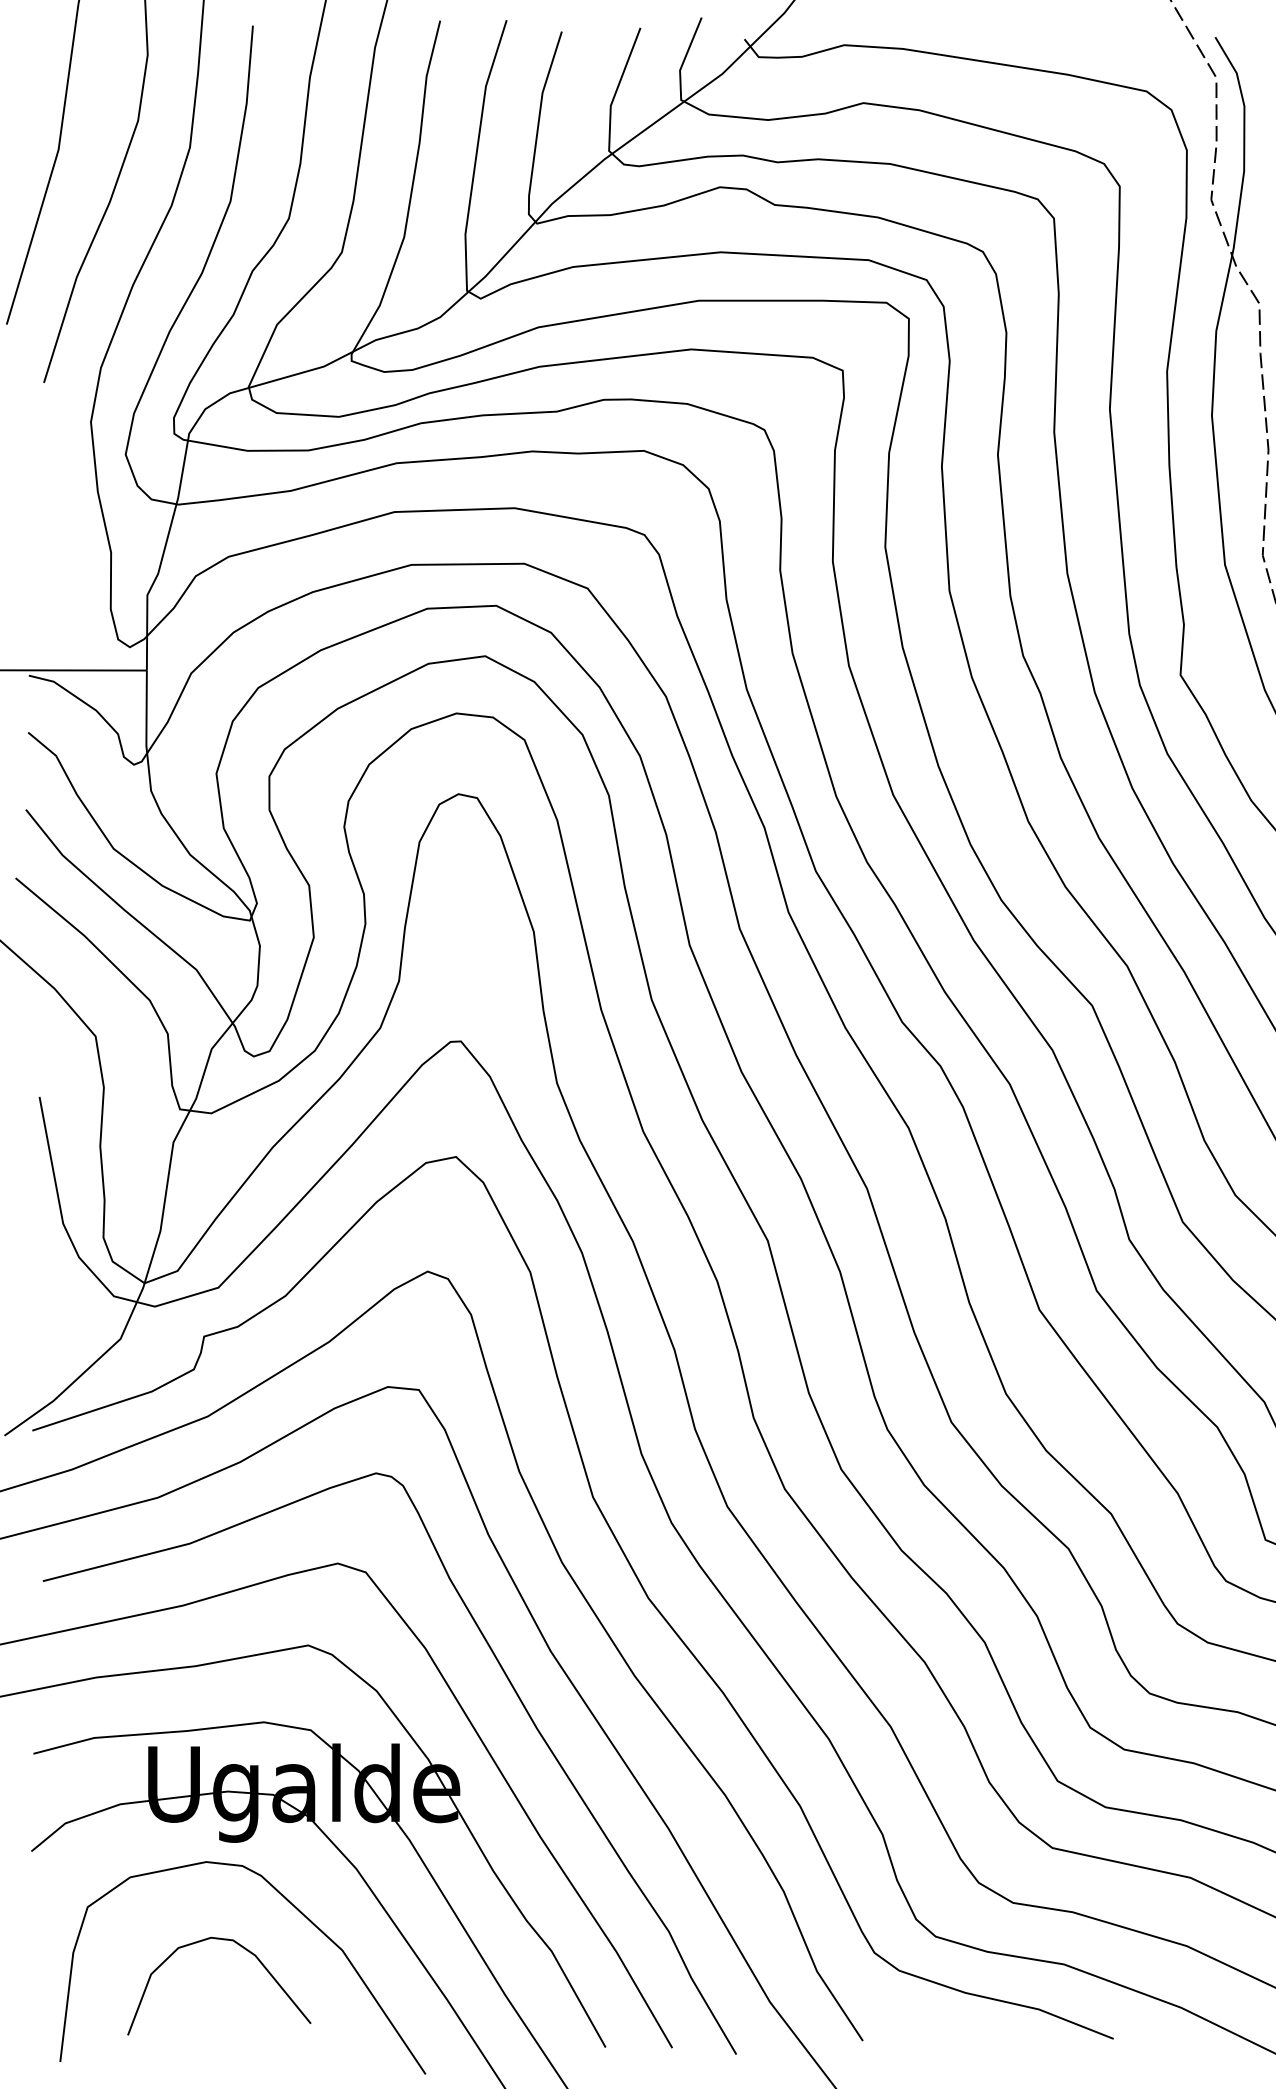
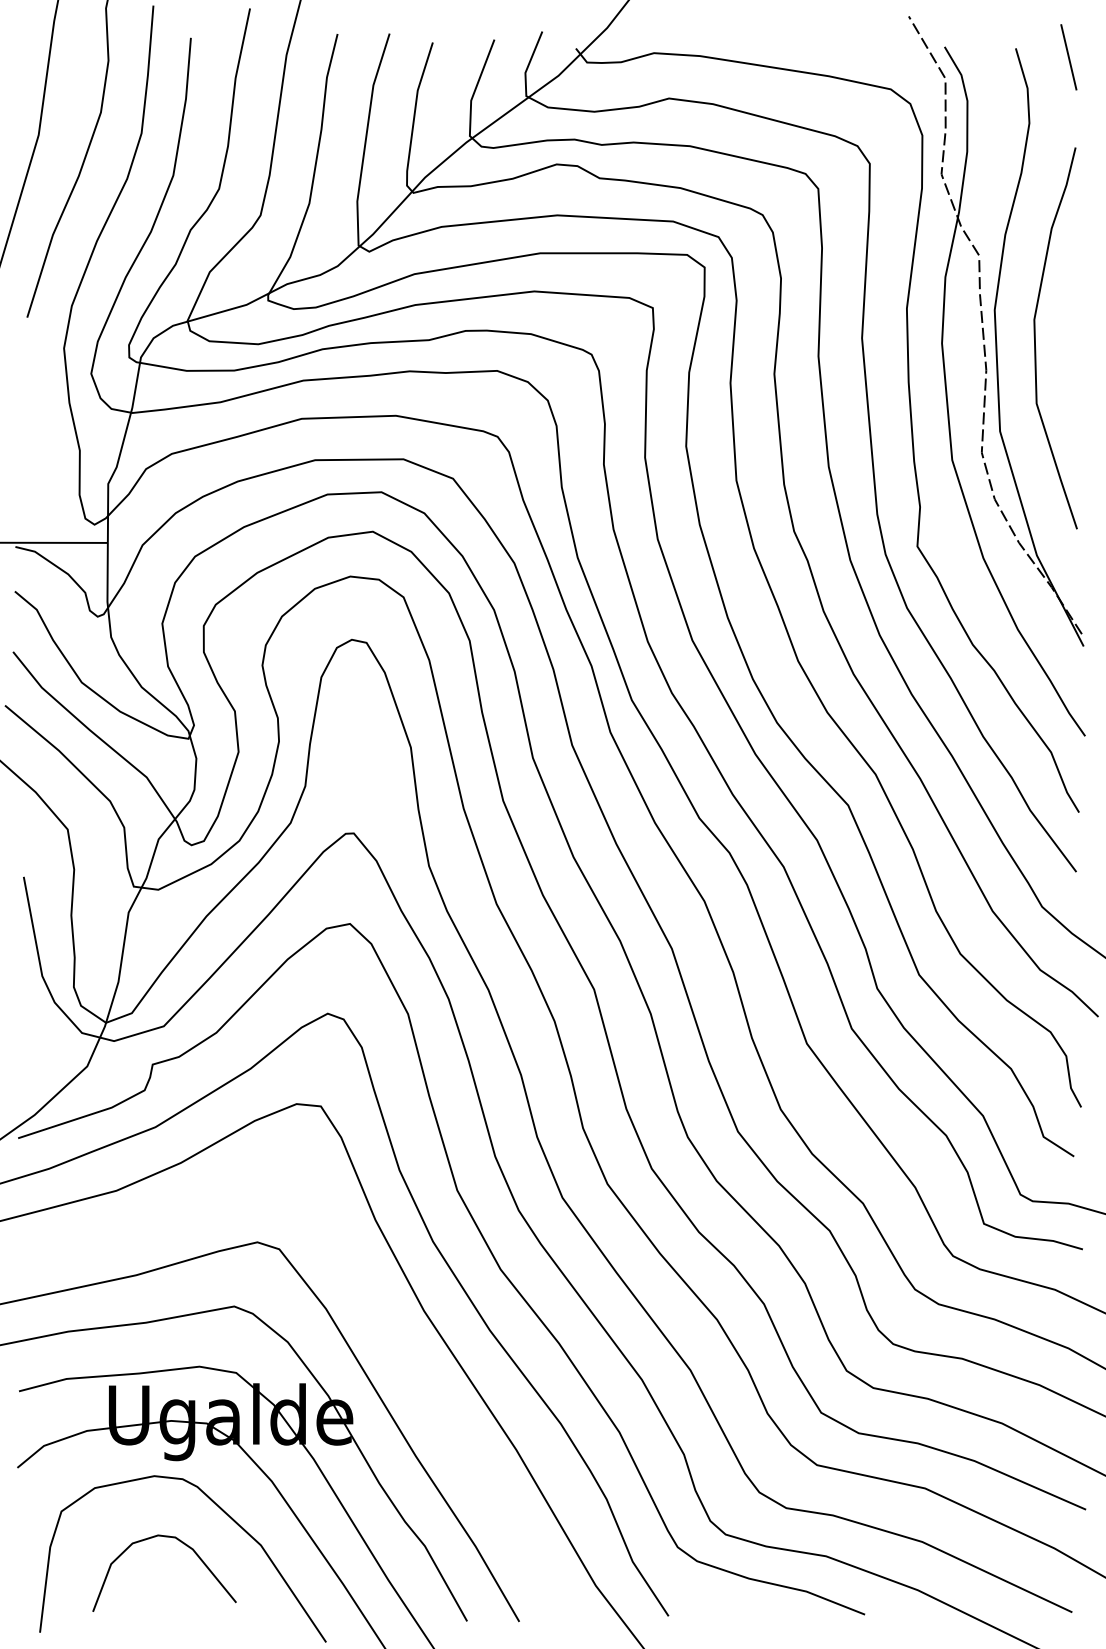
curve: (516, 1696) -> (397, 1346), removed

